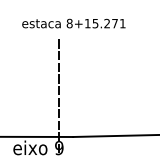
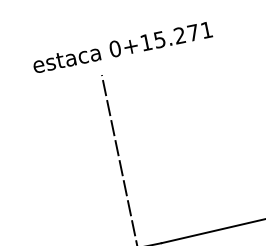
text: (69, 23) -> (114, 48), 8+15.271 -> 0+15.271

